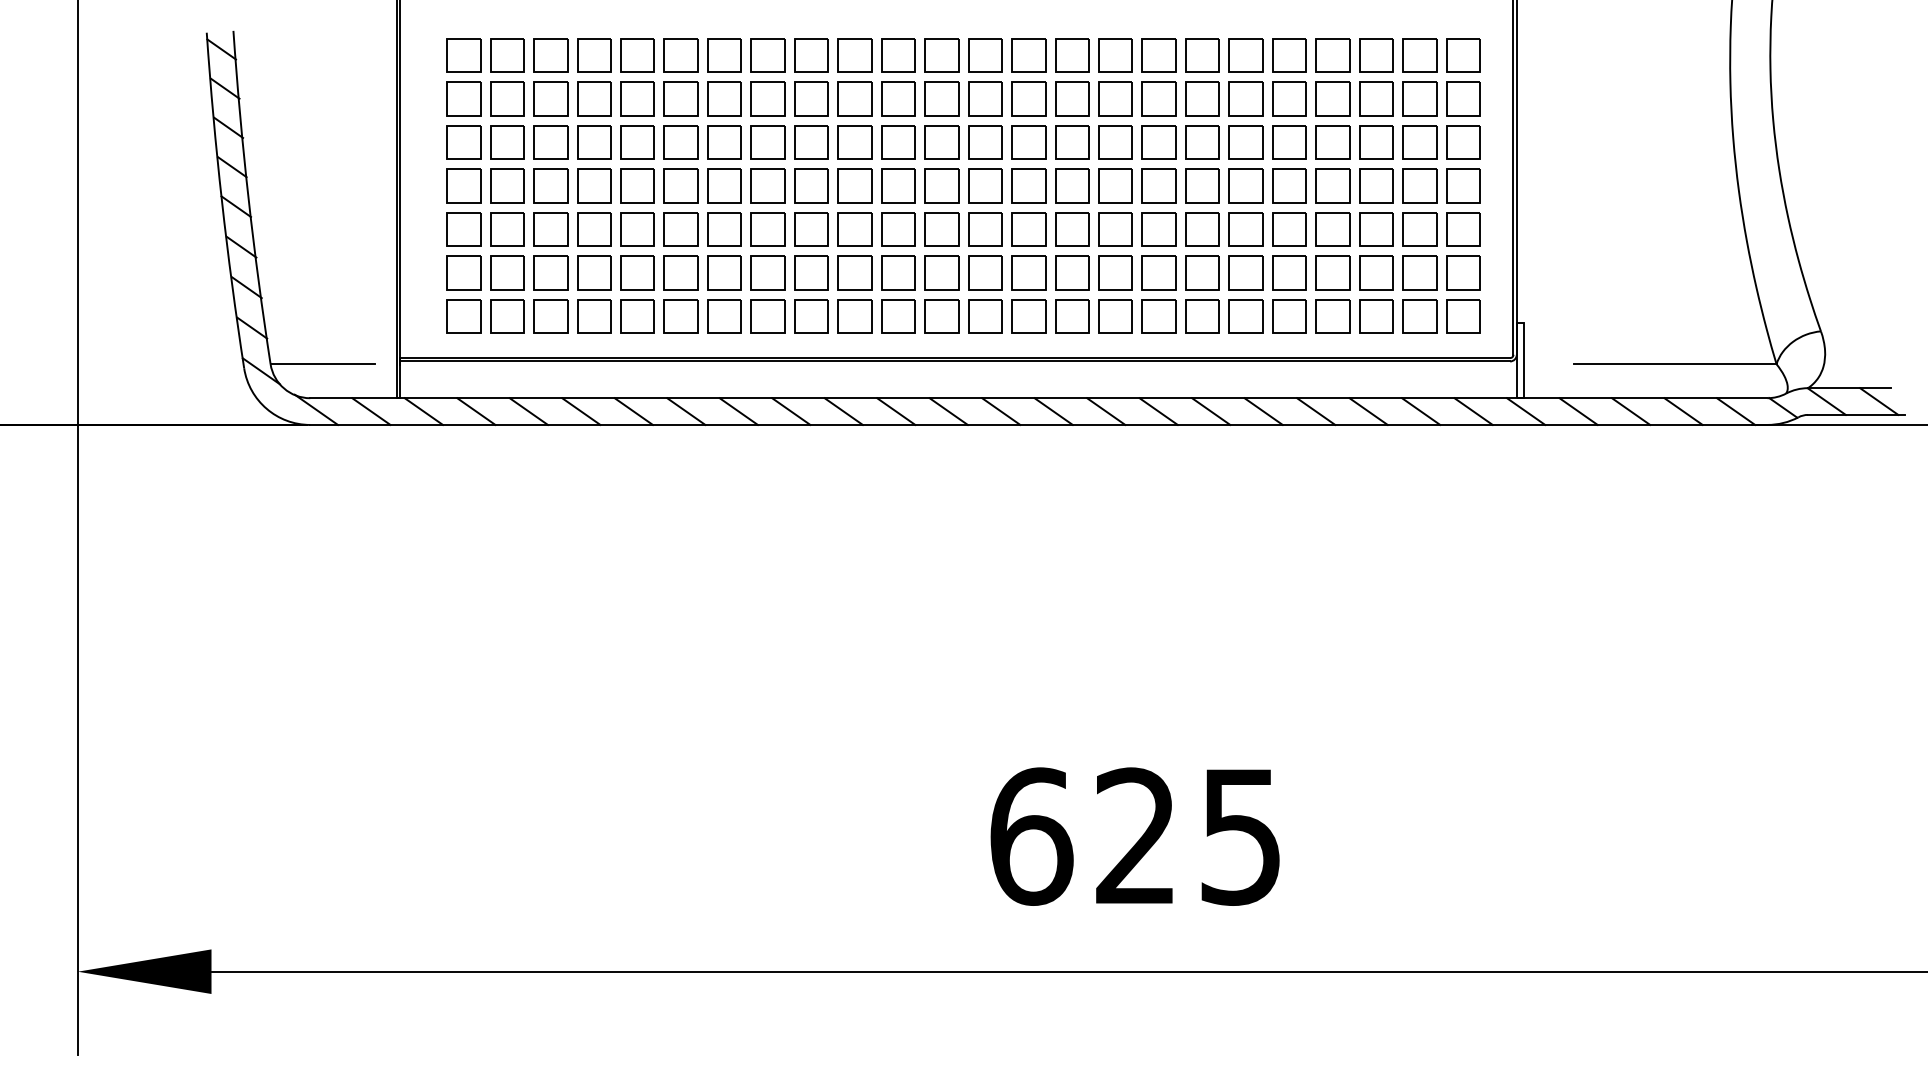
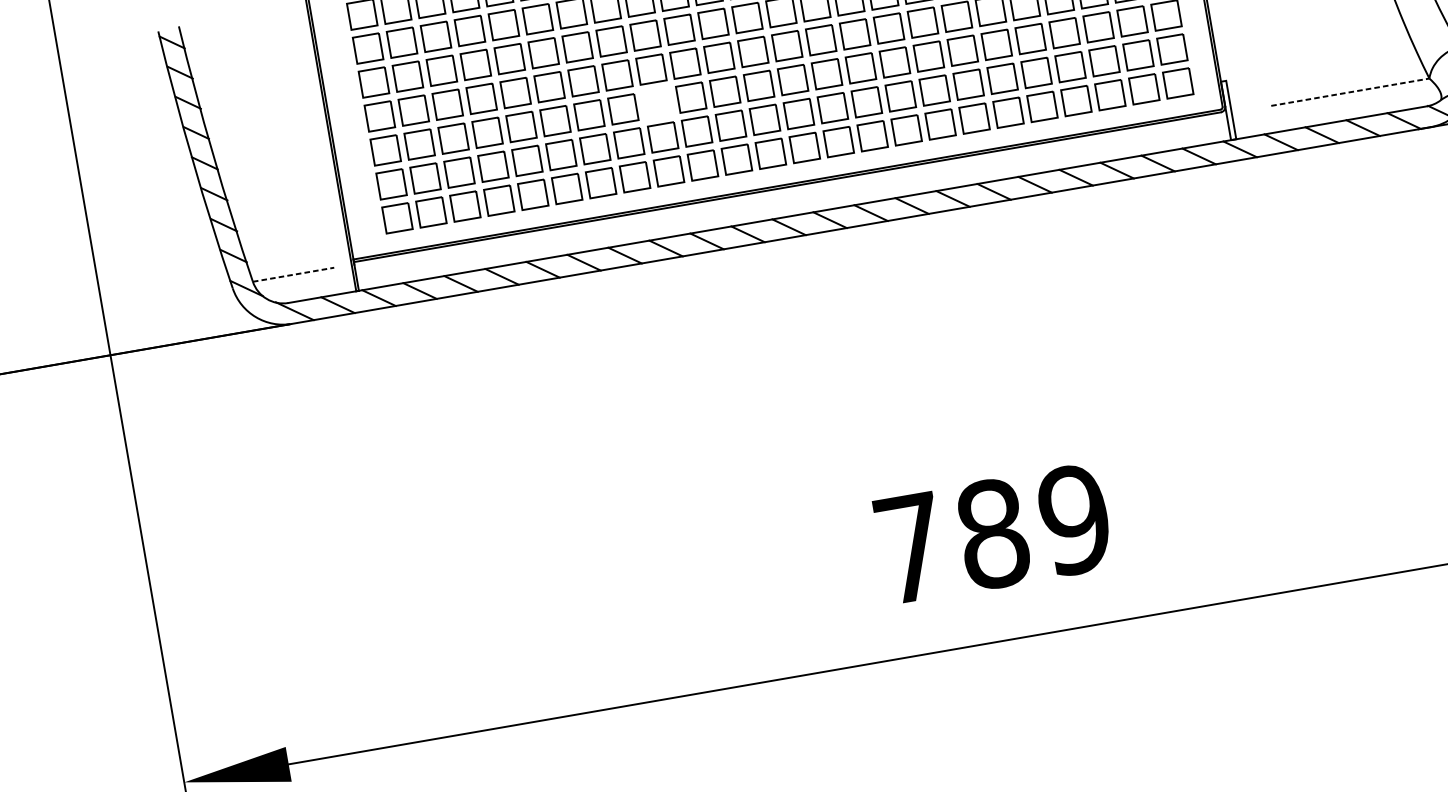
part: (811, 229) -> (657, 103), removed
line: (323, 364) -> (294, 274), solid -> dashed
line: (1675, 364) -> (1350, 92), solid -> dashed
text: (1136, 836) -> (993, 533), 625 -> 789

